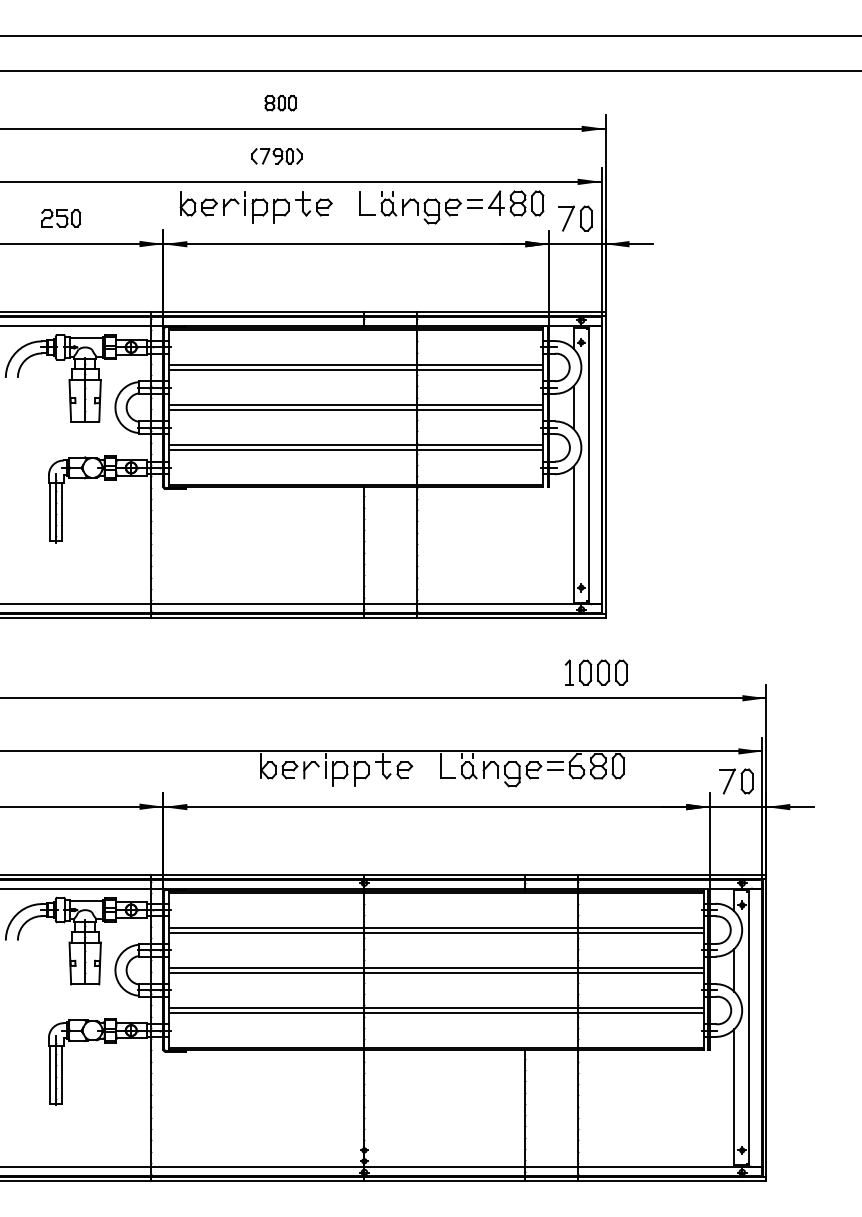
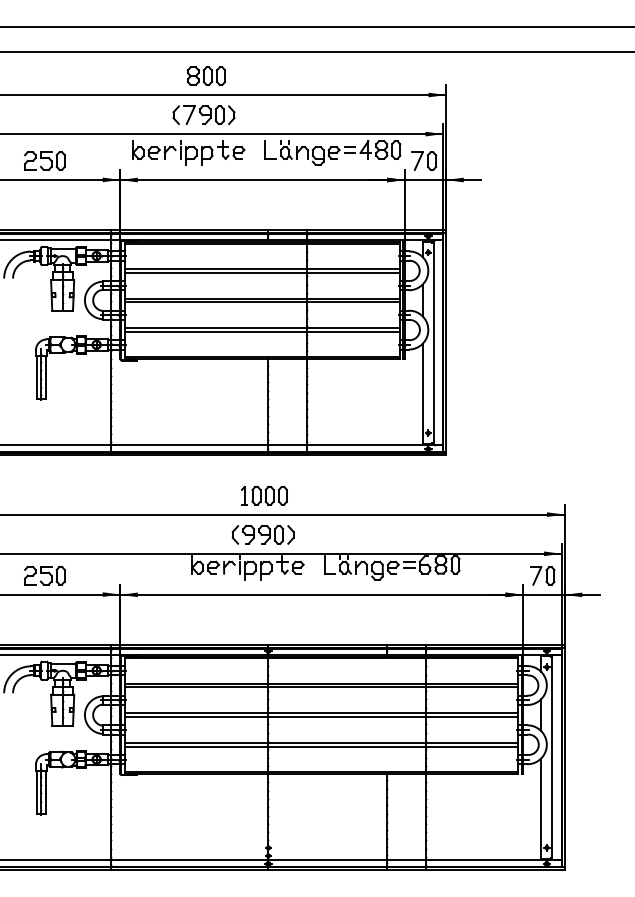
part: (280, 102) -> (206, 75), size x1.67
part: (276, 156) -> (203, 115), size x1.67
part: (60, 217) -> (44, 160), size x1.43
part: (596, 672) -> (264, 495), moved
part: (356, 725) -> (262, 534), added
part: (60, 780) -> (44, 575), added

